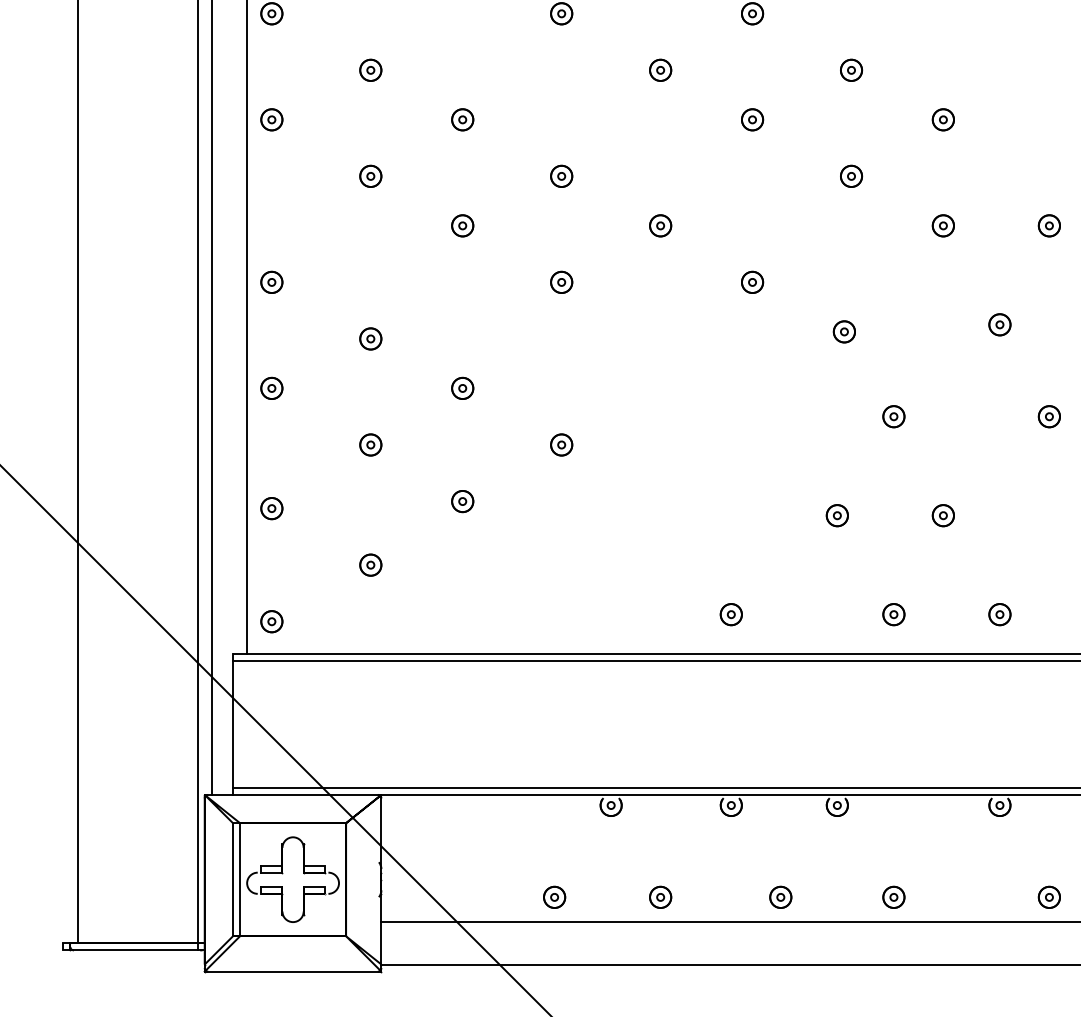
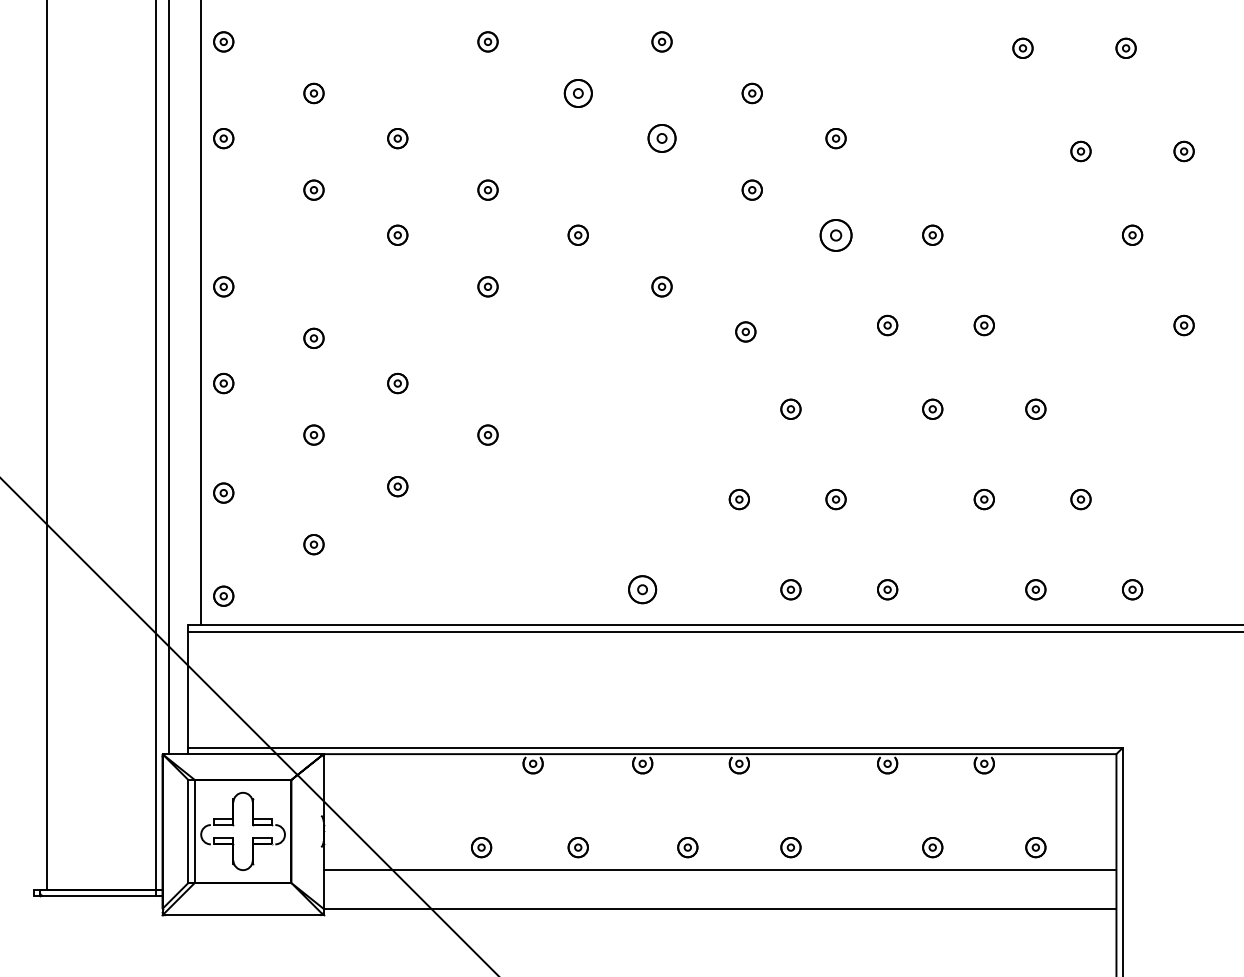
part: (659, 70) -> (577, 93), size x1.4
part: (751, 119) -> (661, 138), size x1.4
part: (942, 225) -> (835, 234), size x1.6
part: (731, 614) -> (642, 589), size x1.4

